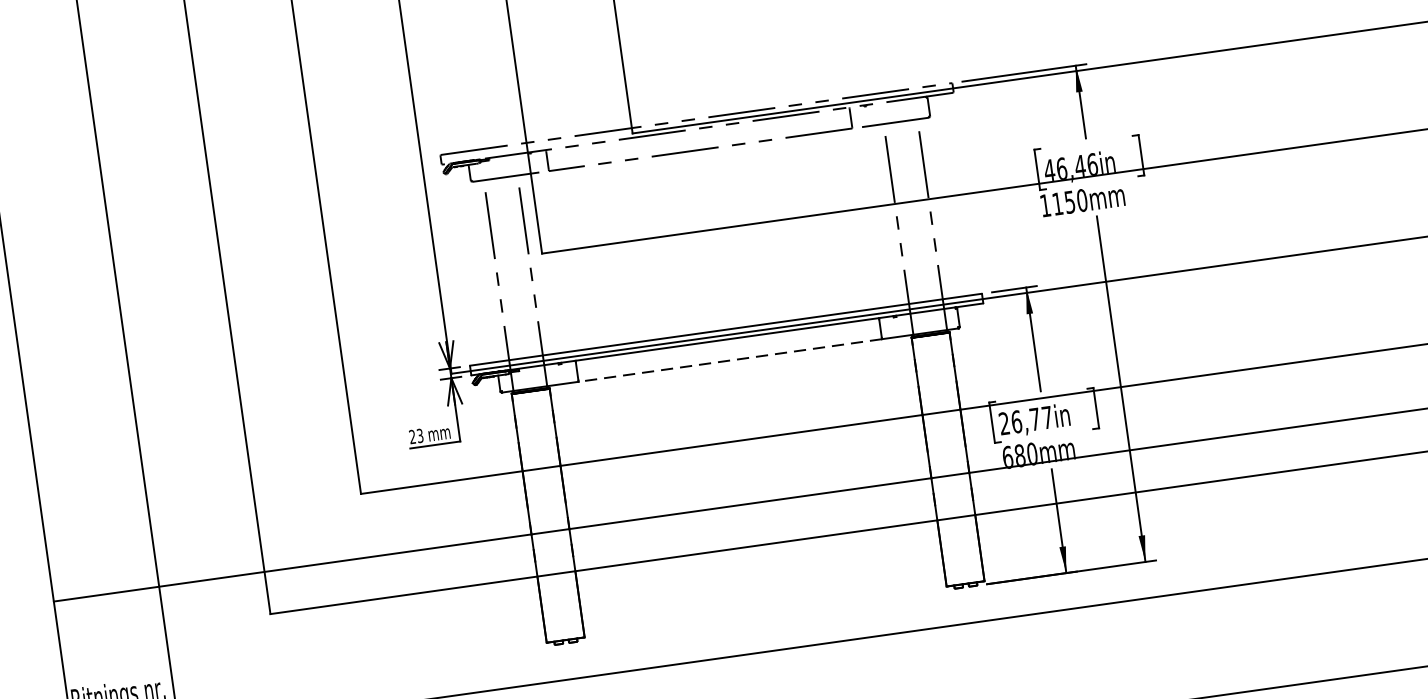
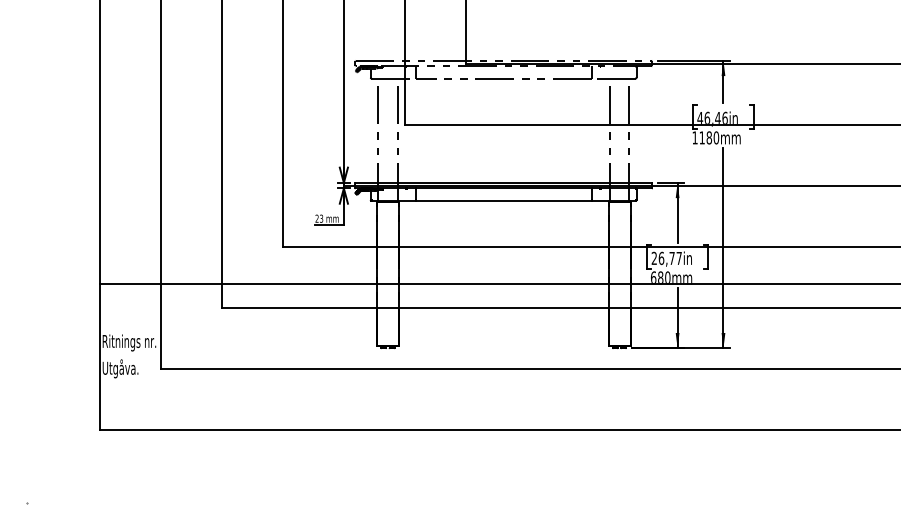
text: (1070, 201) -> (709, 137), 1150mm -> 1180mm
line: (729, 360) -> (503, 200), dashed -> solid

